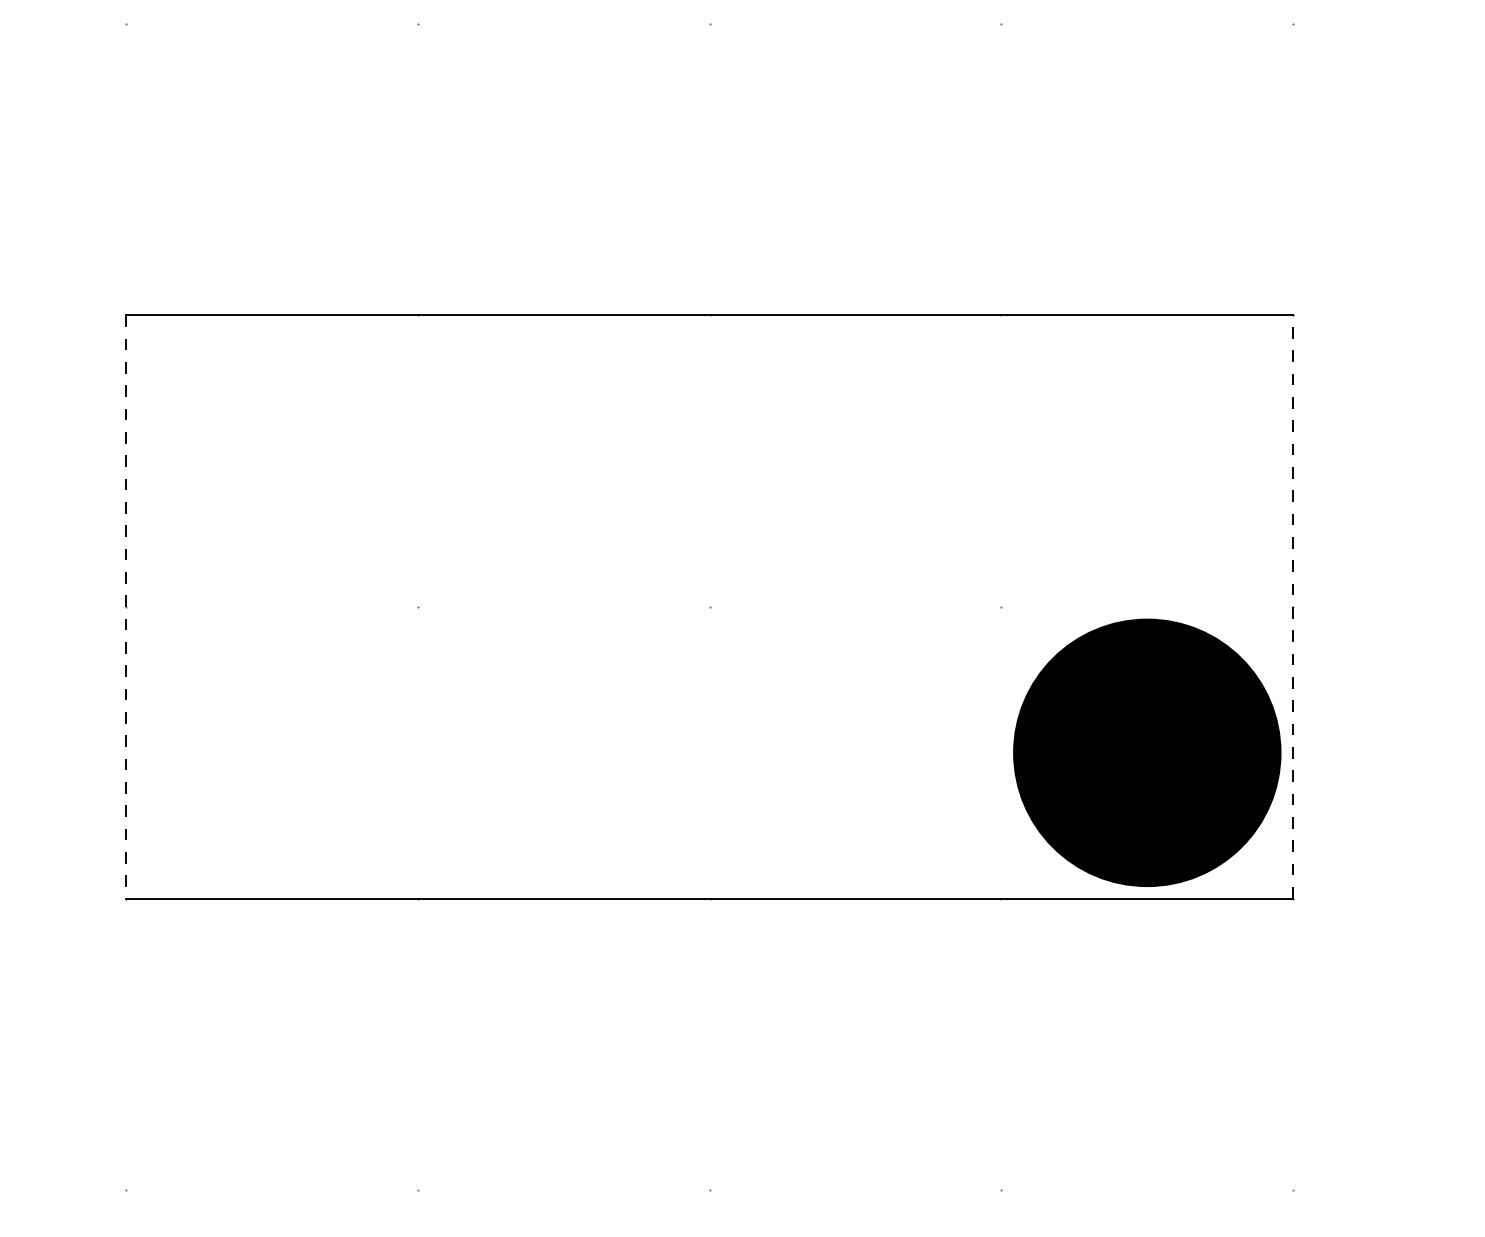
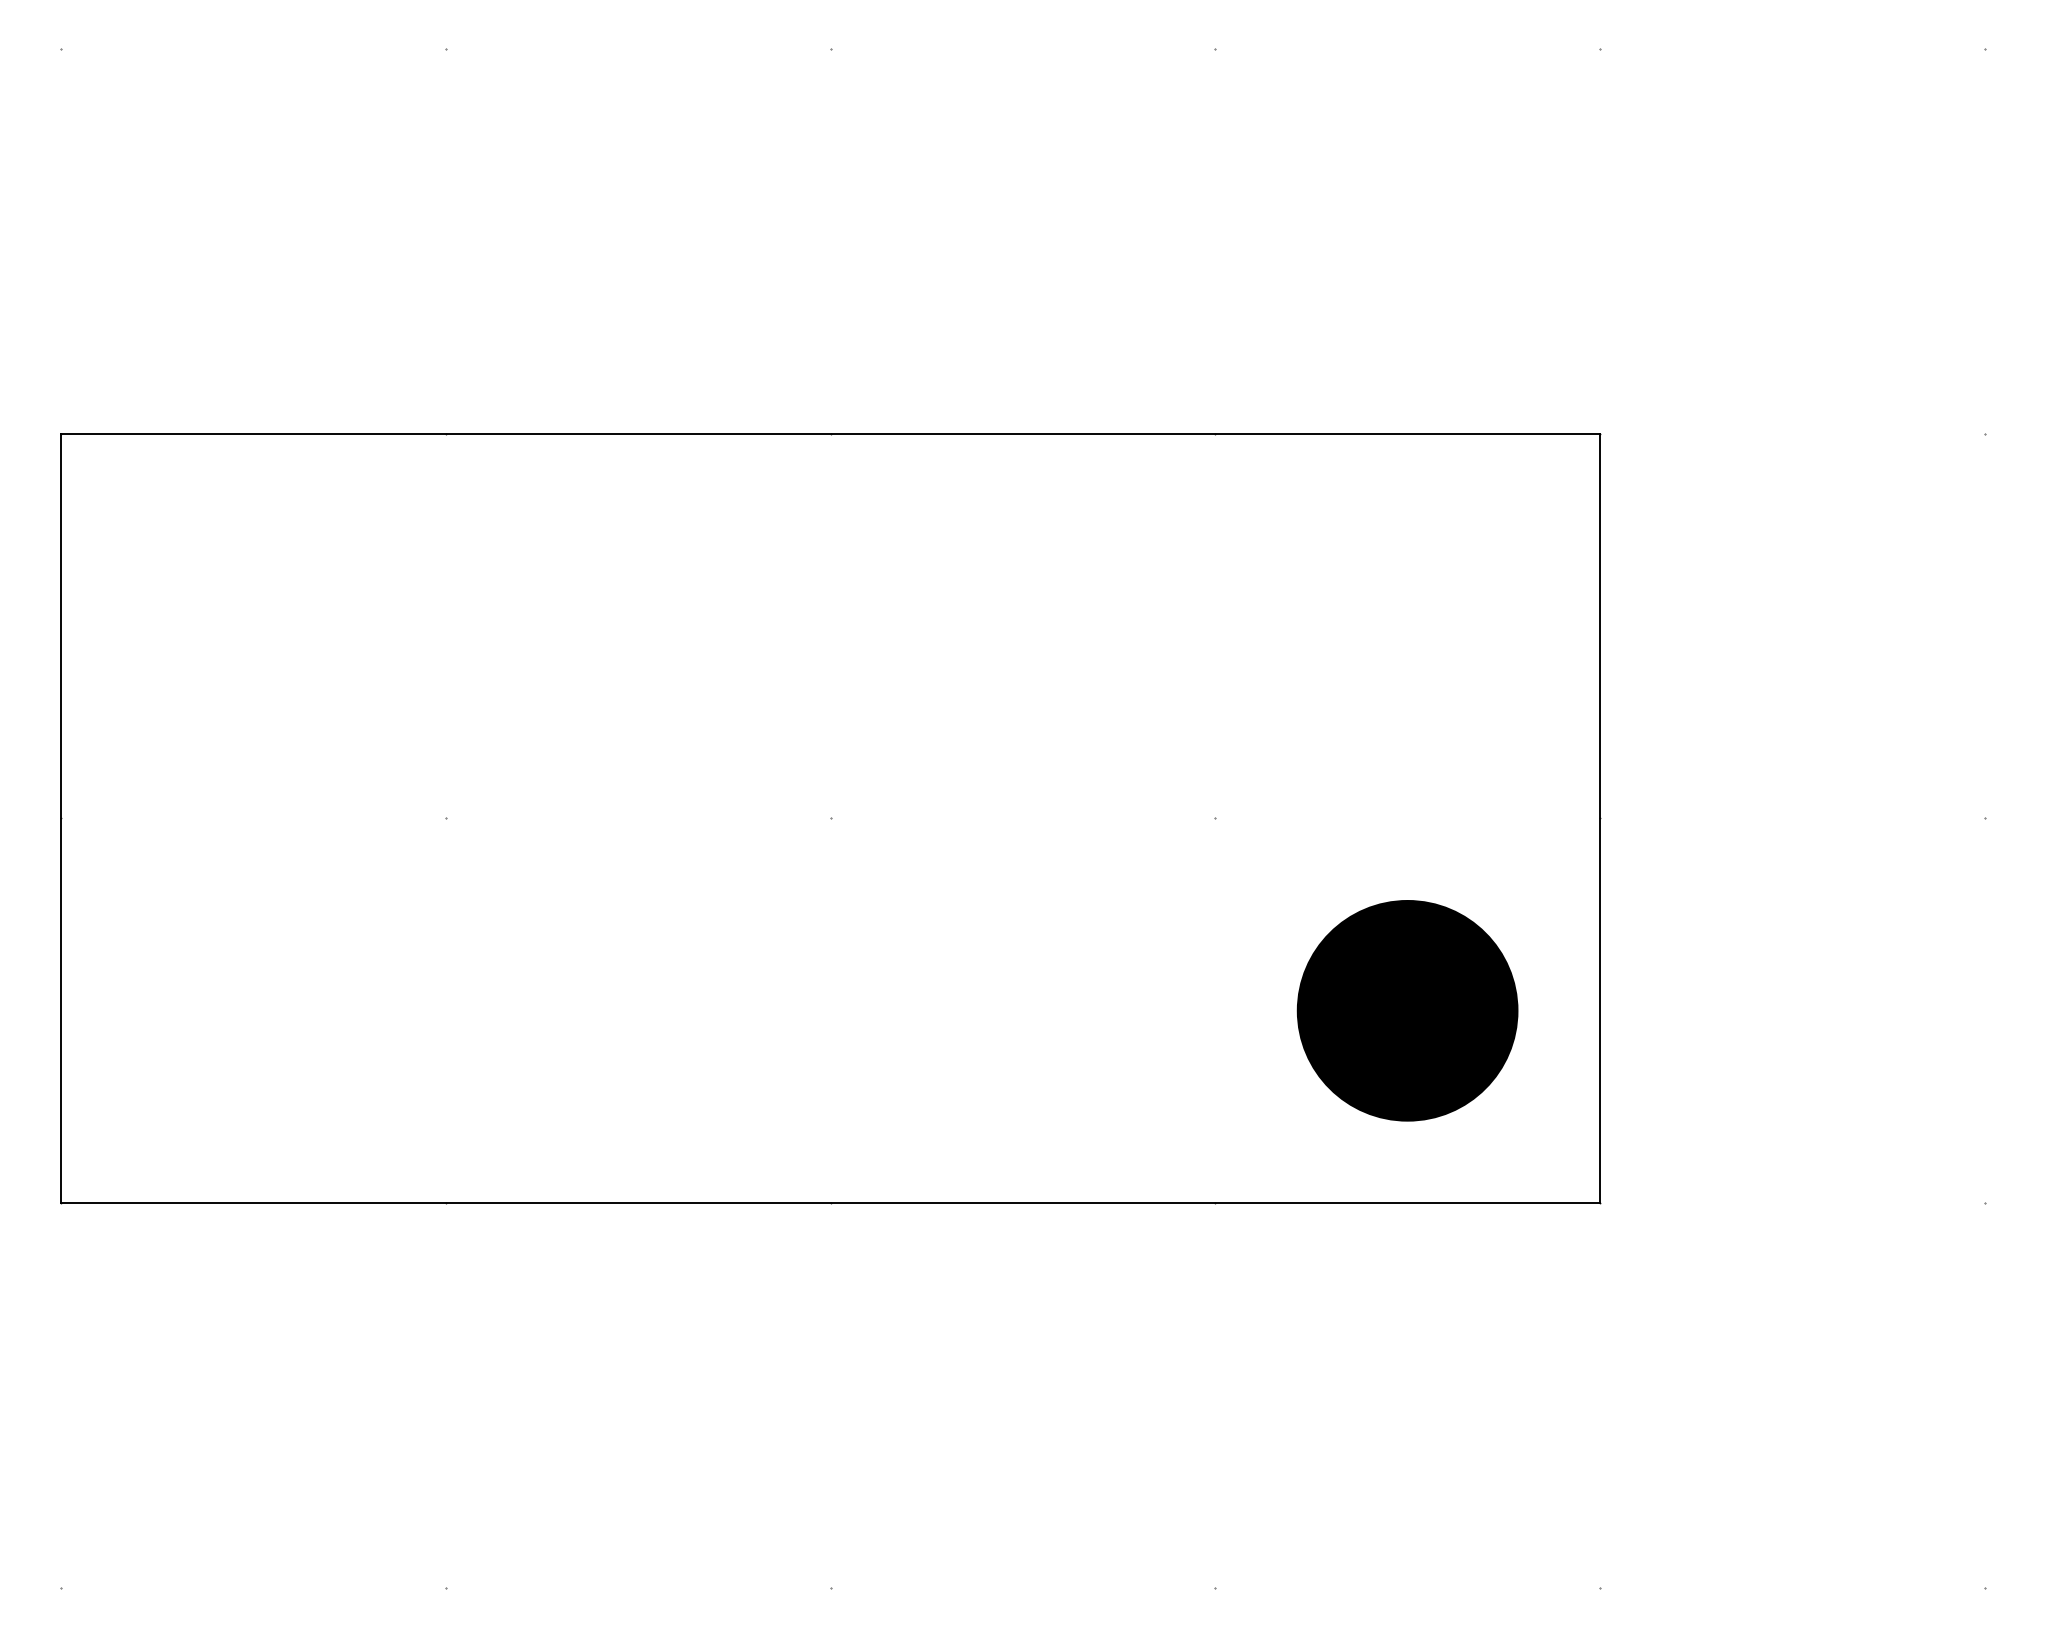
line: (126, 607) -> (61, 818), dashed -> solid
line: (1292, 607) -> (1599, 818), dashed -> solid
part: (1147, 752) -> (1407, 1010), size x0.62

